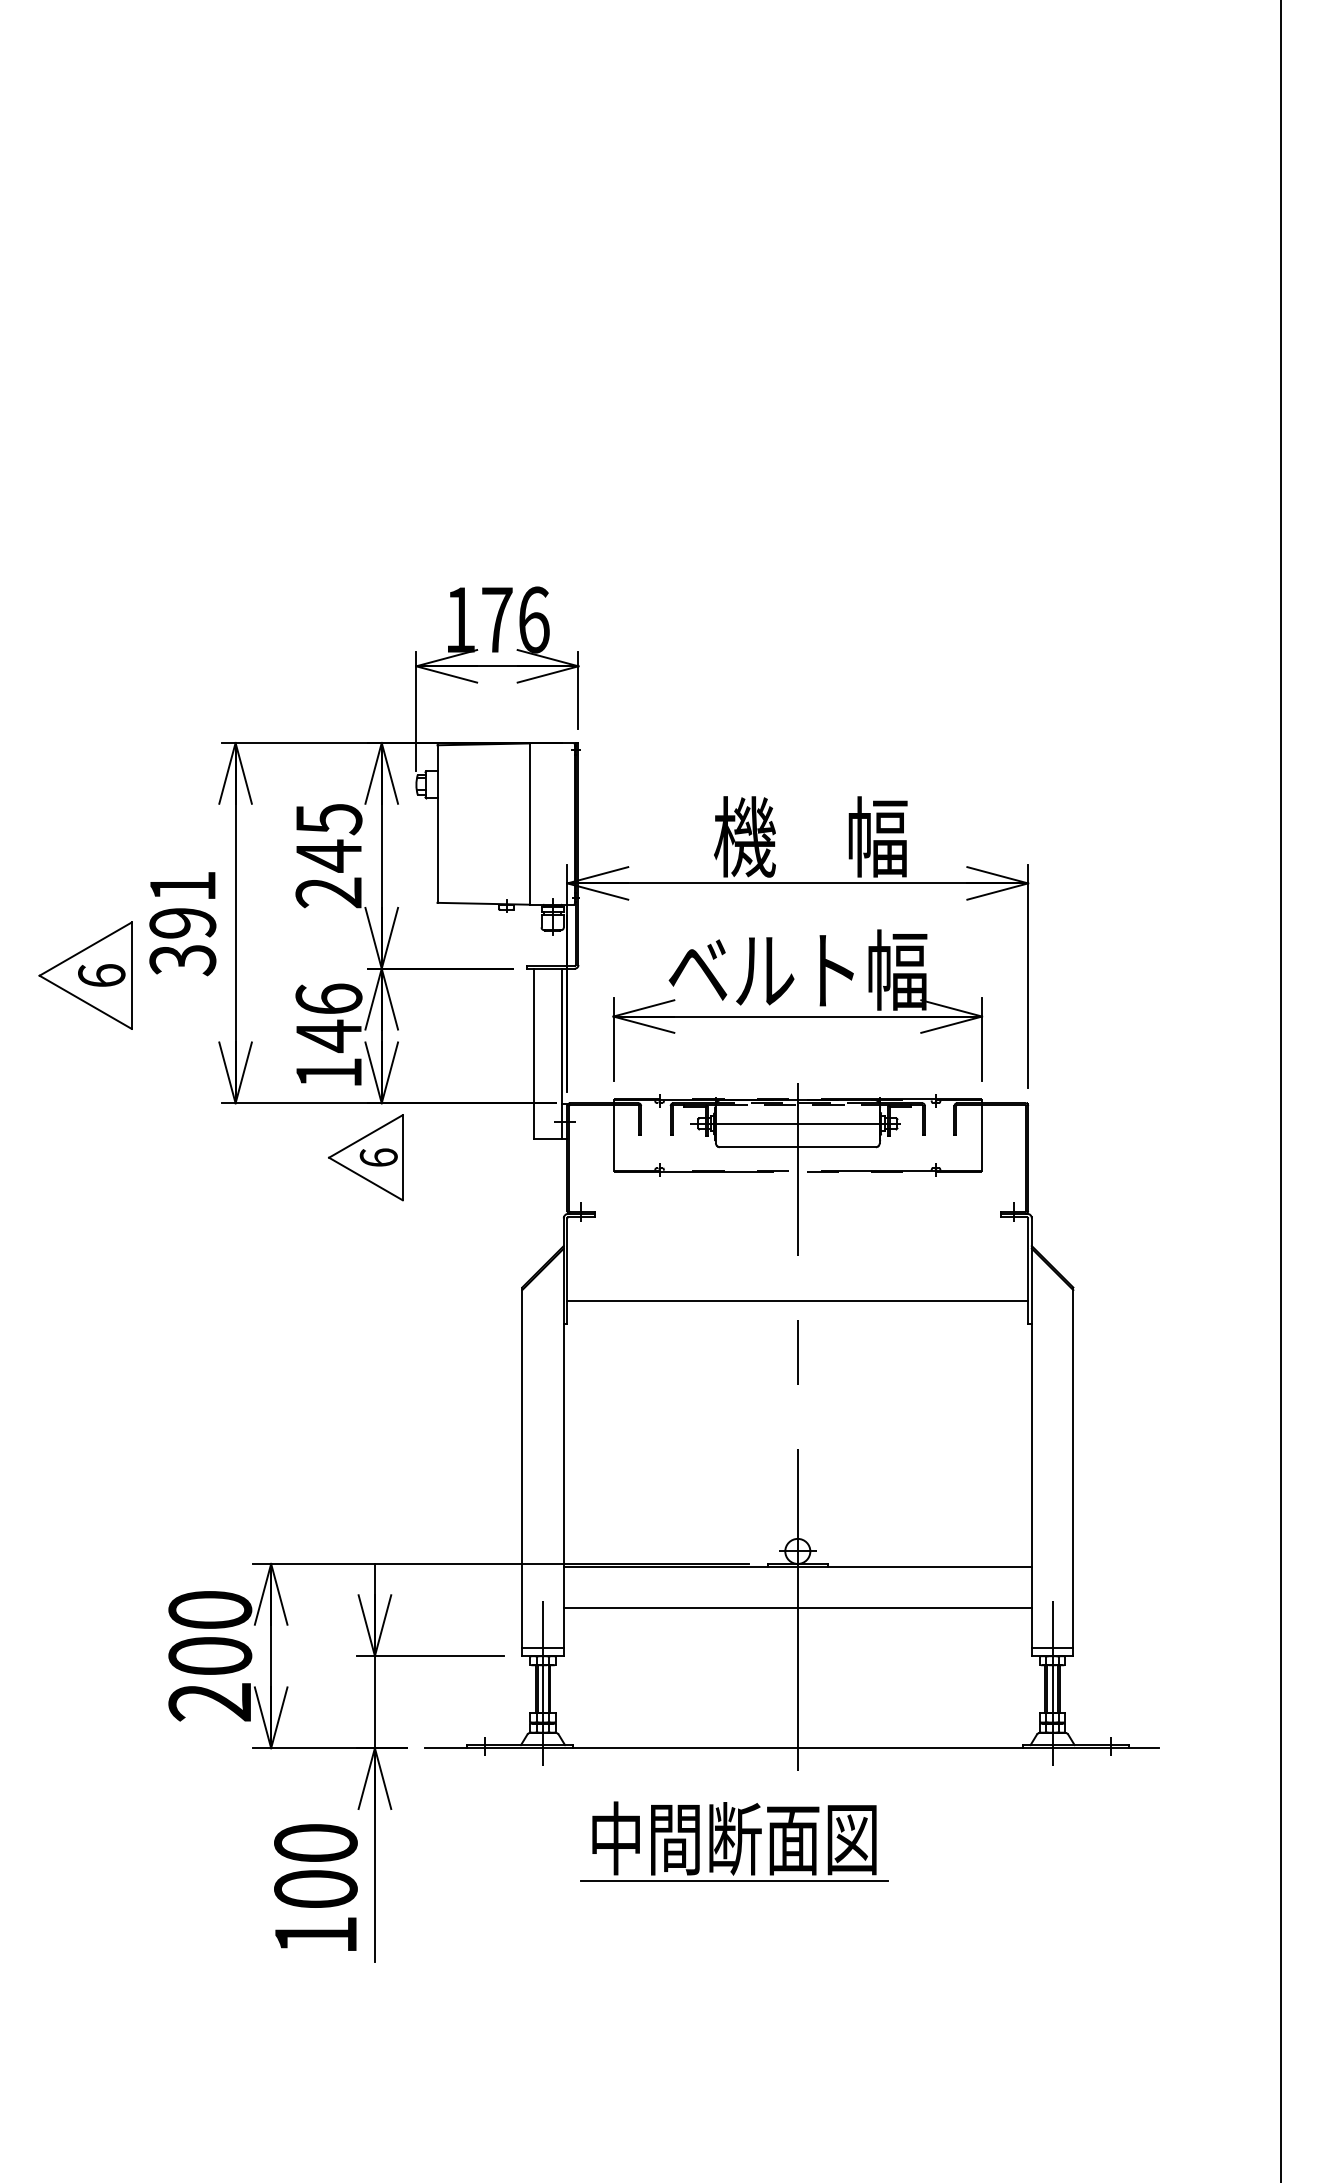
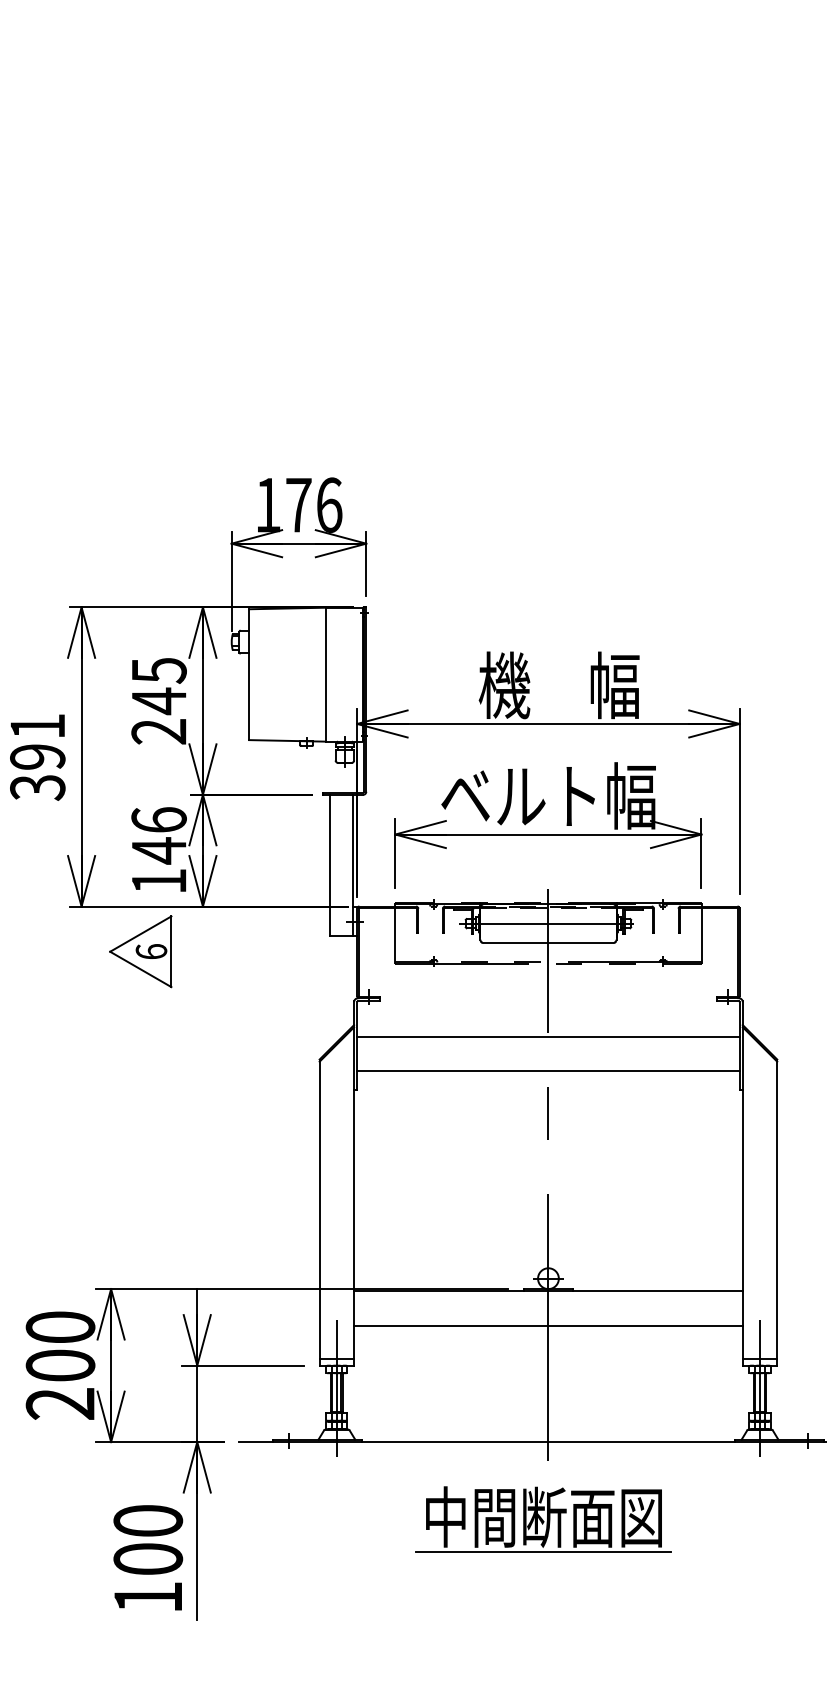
part: (365, 1157) -> (140, 951), moved
line: (797, 1259) -> (548, 1036), added
part: (734, 1841) -> (544, 1519), moved

